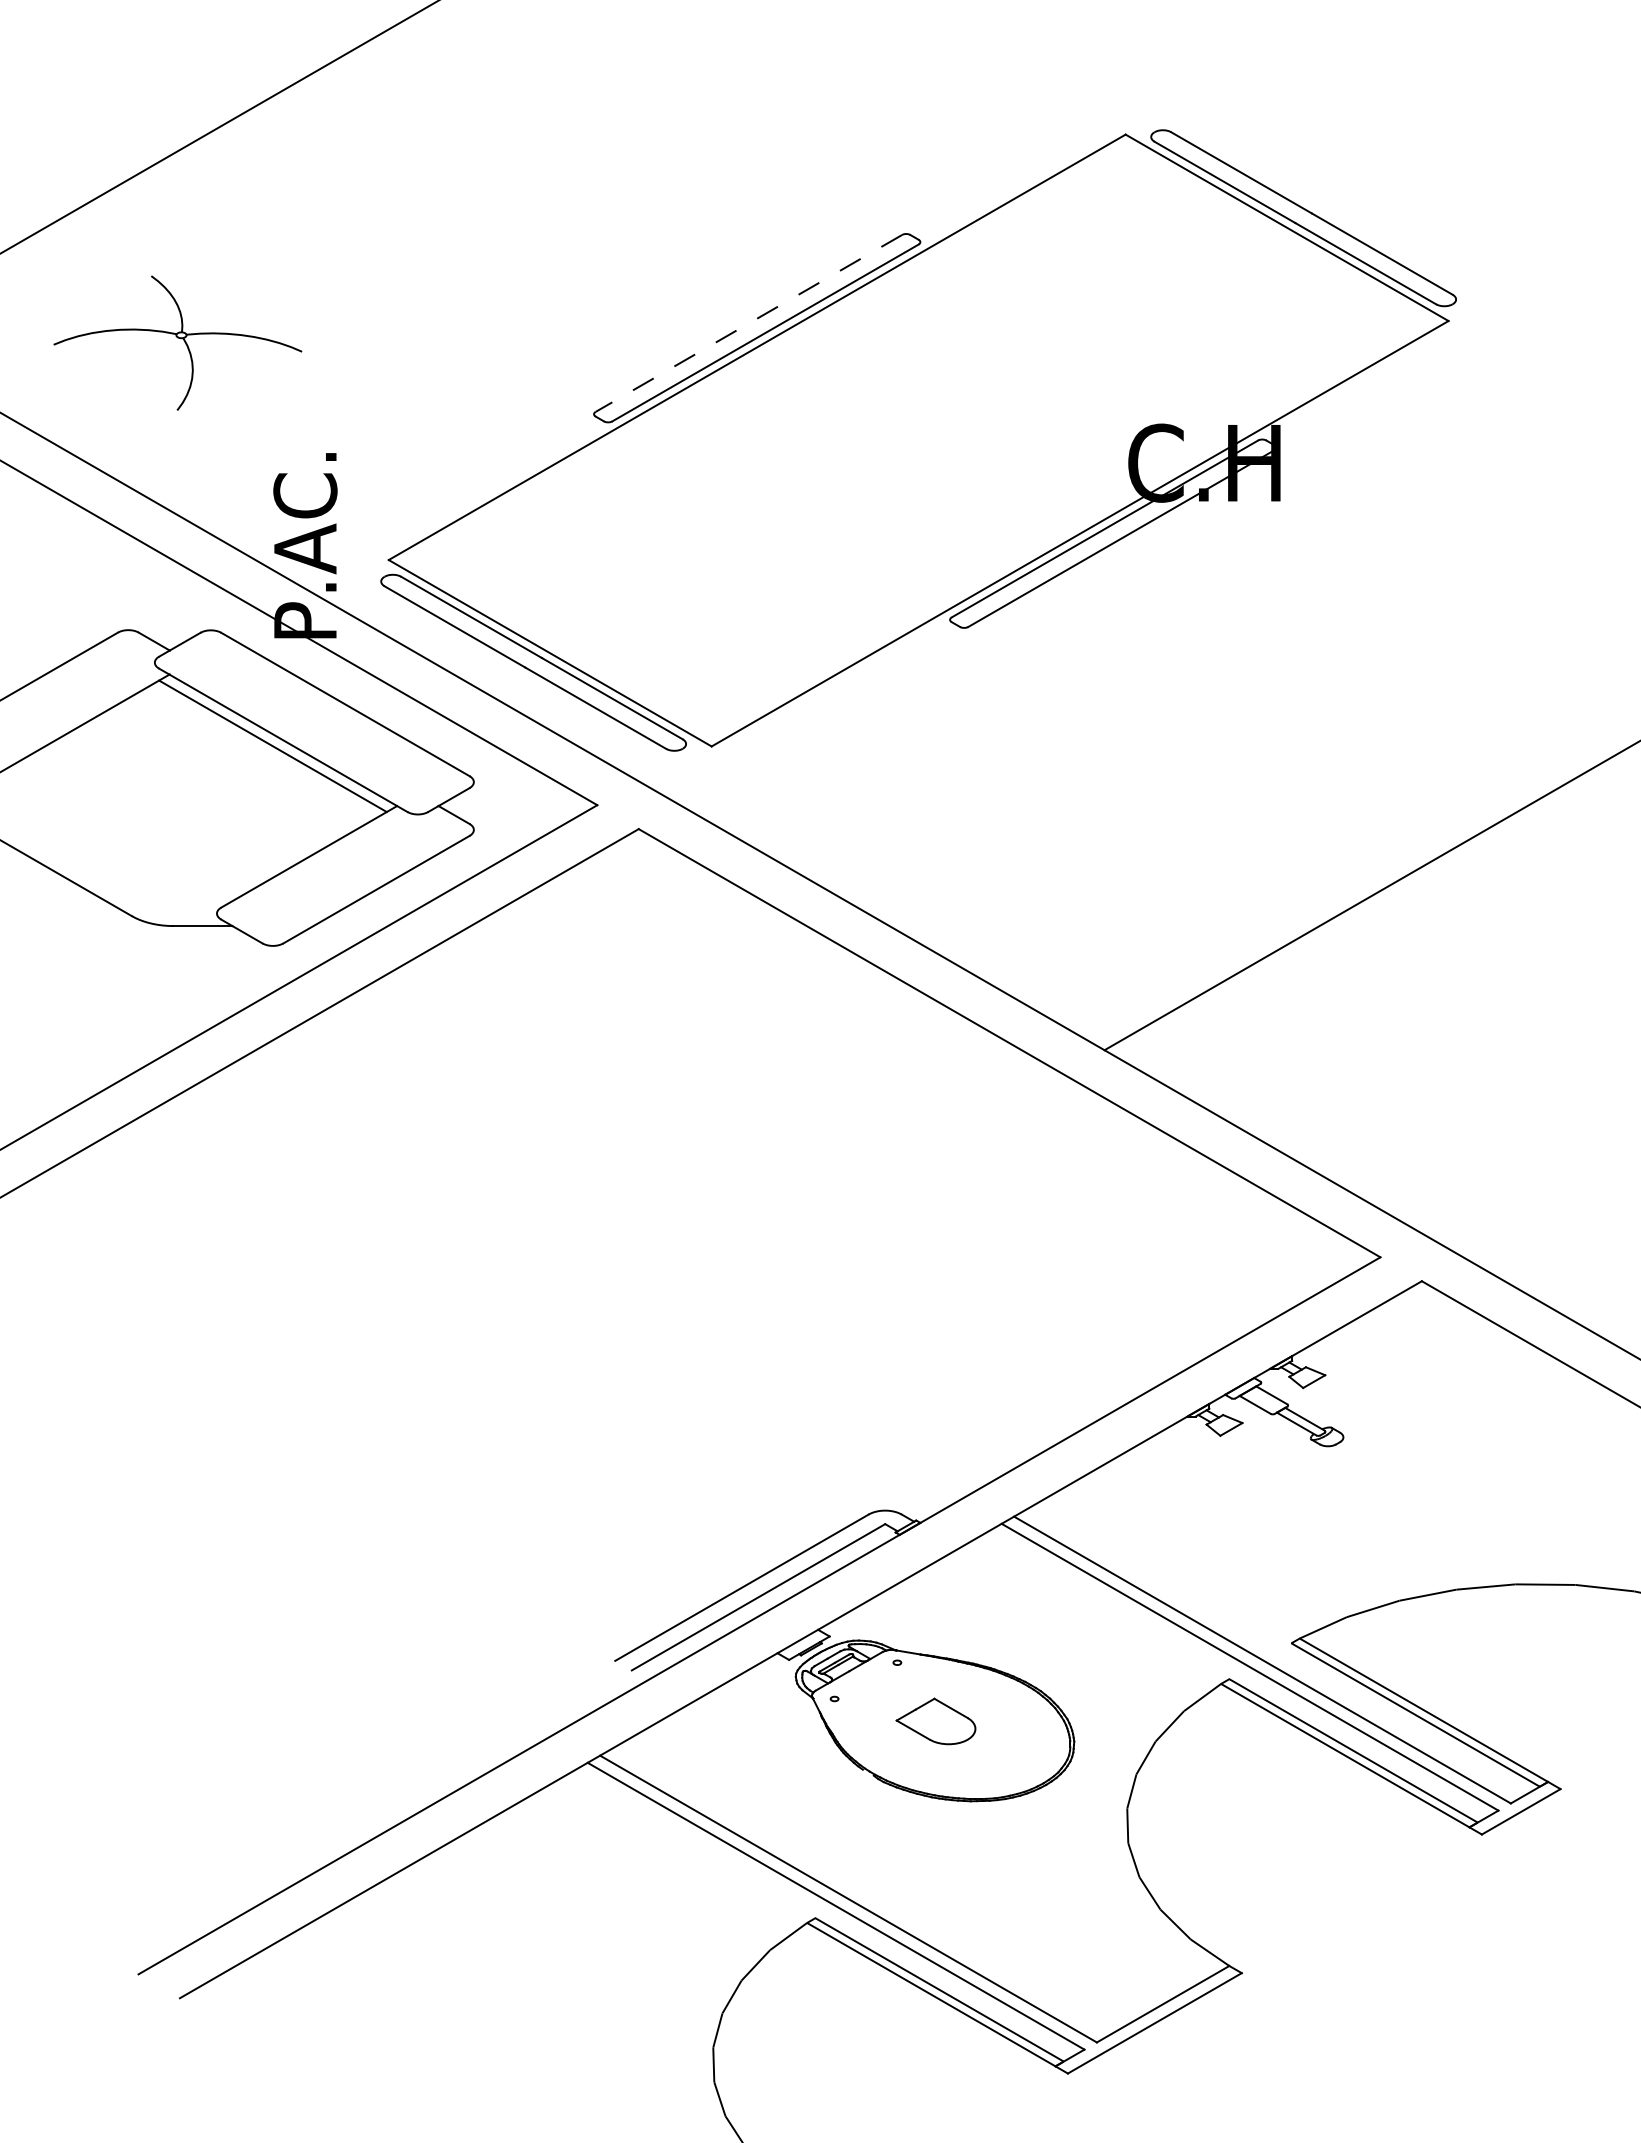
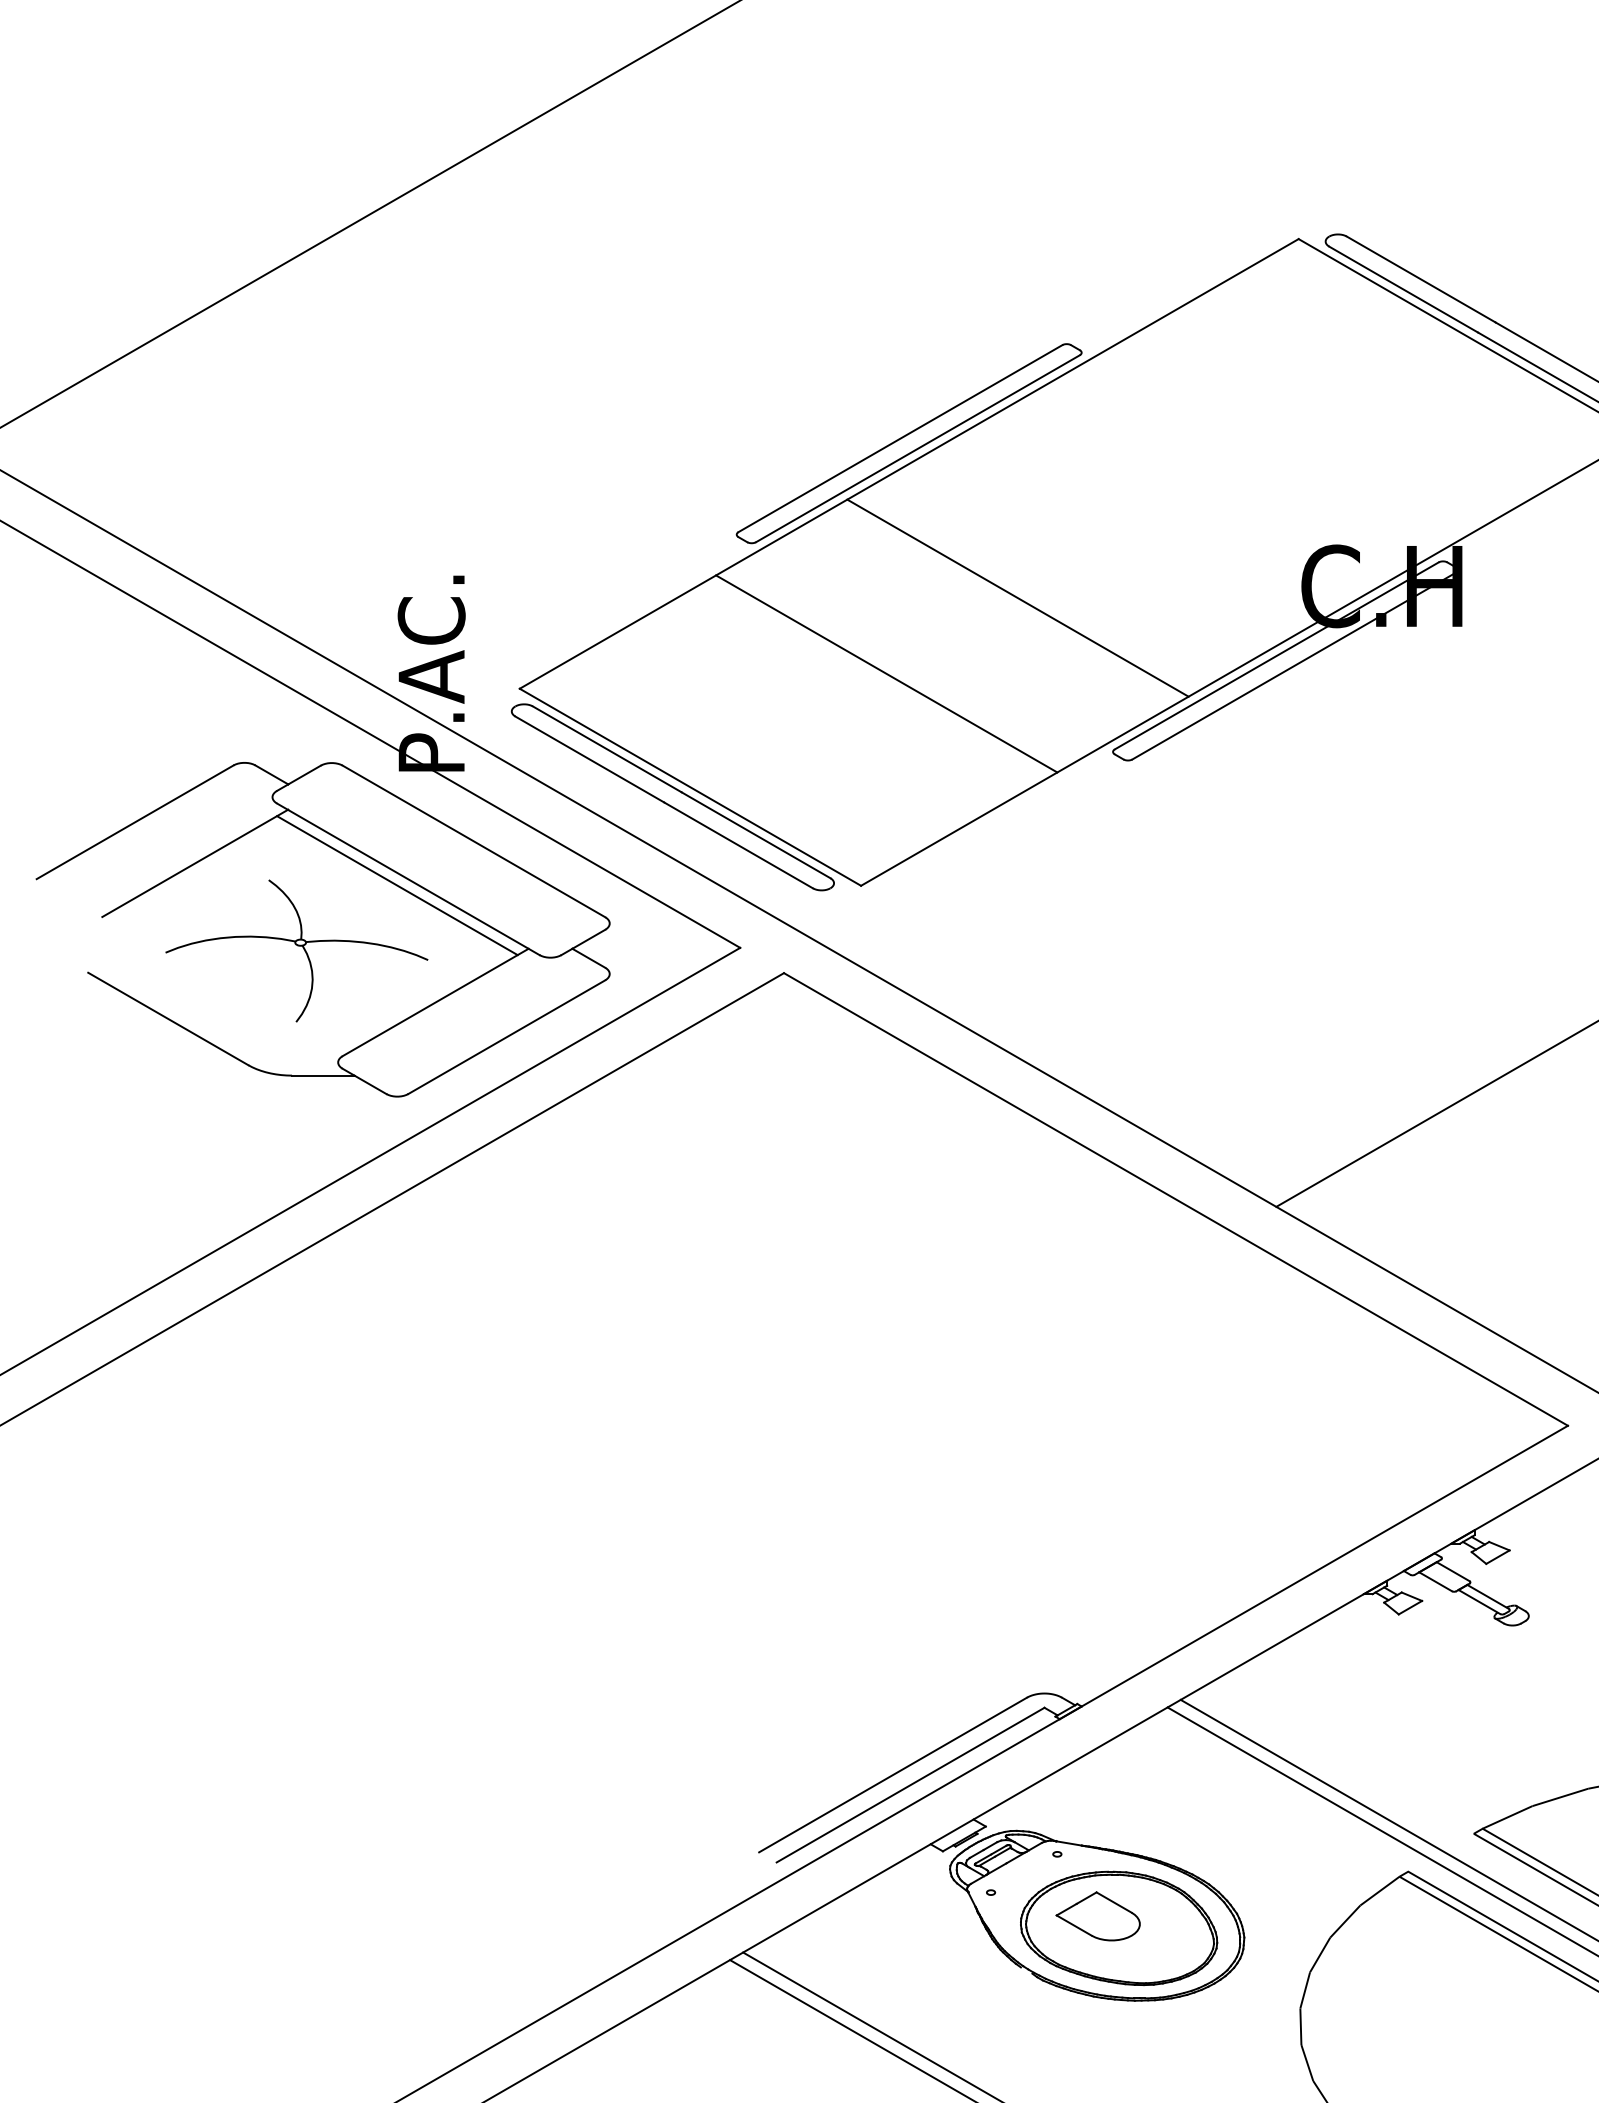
line: (748, 323) -> (899, 438), dashed -> solid
part: (177, 342) -> (296, 950), moved
line: (859, 474) -> (1017, 598), added
line: (735, 545) -> (886, 673), added
part: (955, 1732) -> (1118, 1928), added

